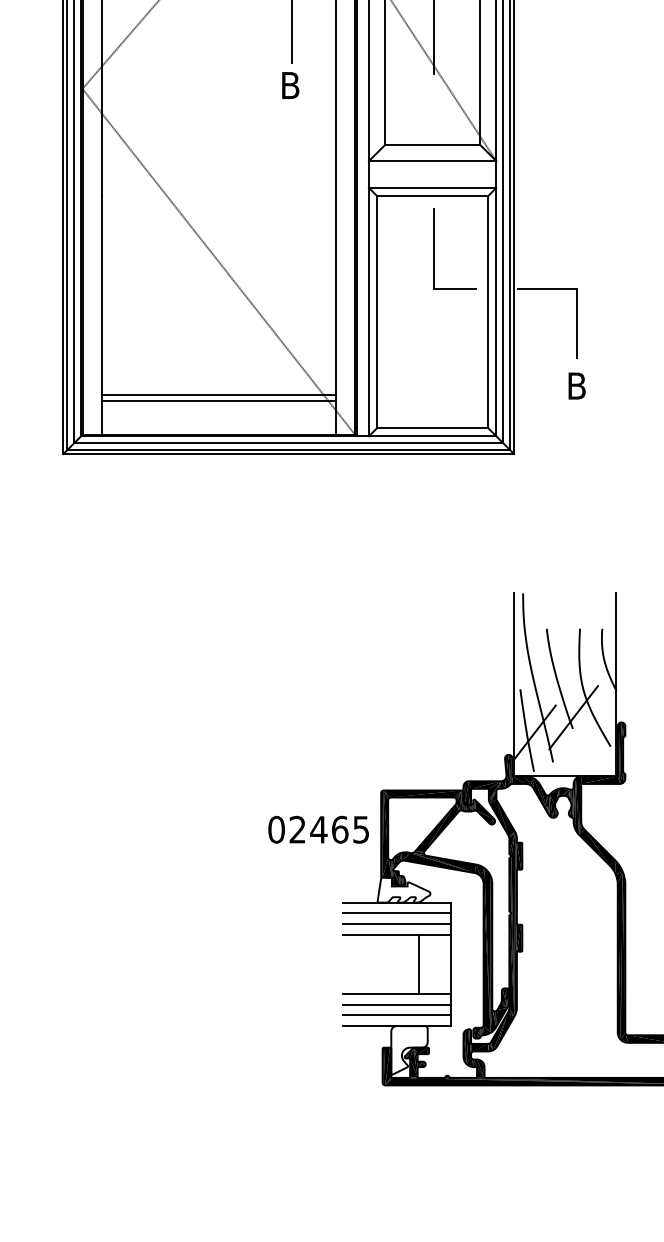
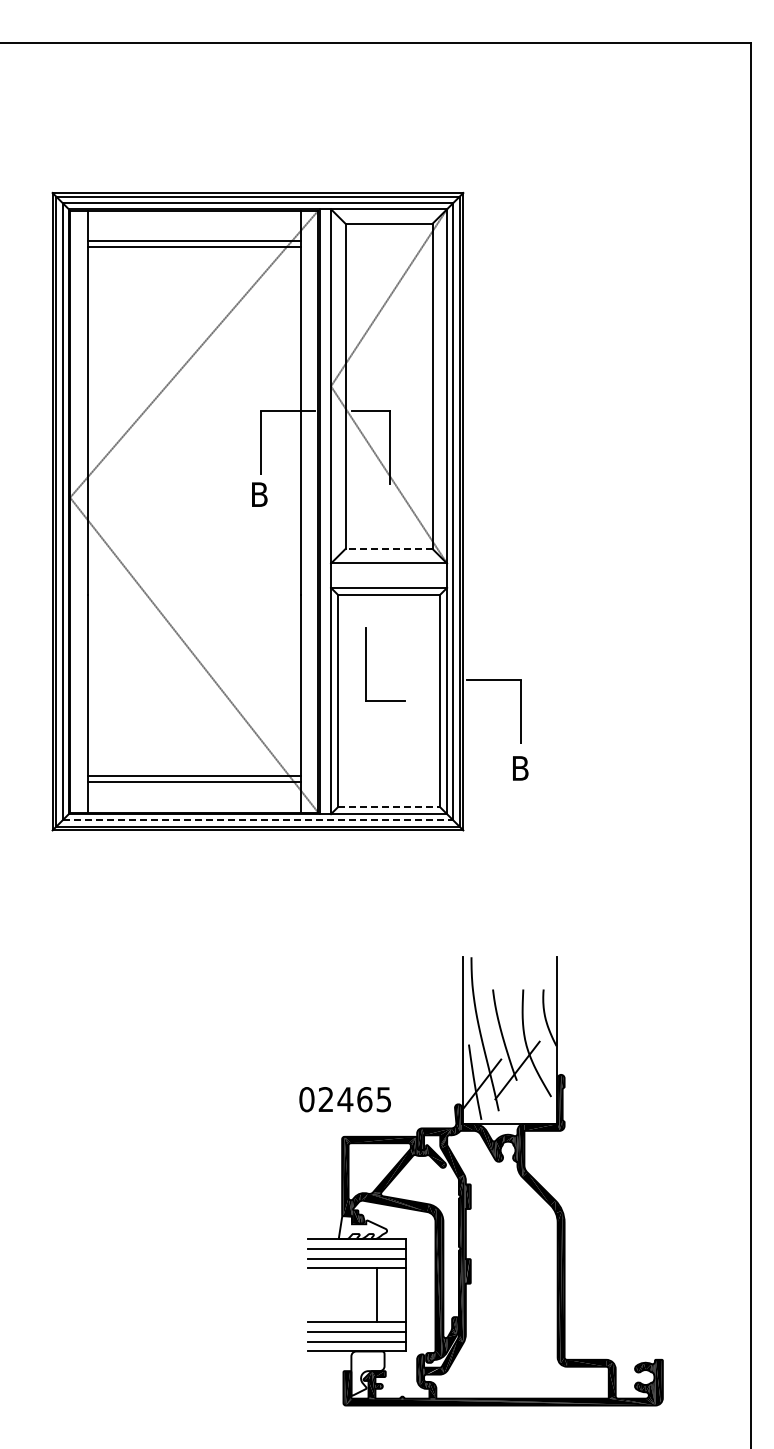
line: (432, 144) -> (388, 548), solid -> dashed
part: (434, 248) -> (366, 664), moved
line: (433, 427) -> (389, 806), solid -> dashed
line: (289, 443) -> (258, 820), solid -> dashed
text: (317, 829) -> (344, 1099), moved

